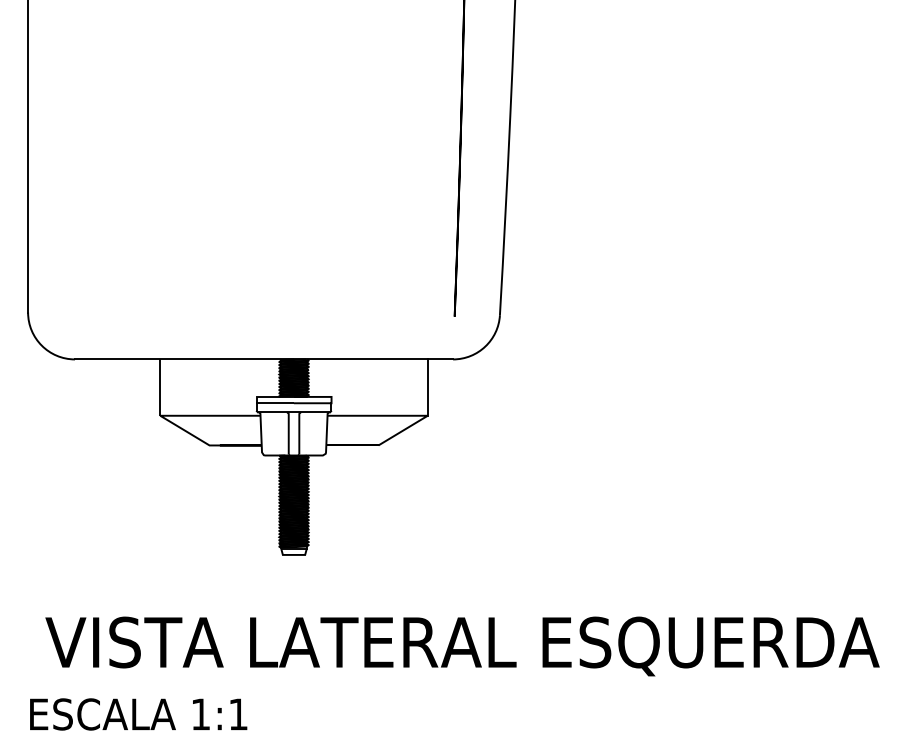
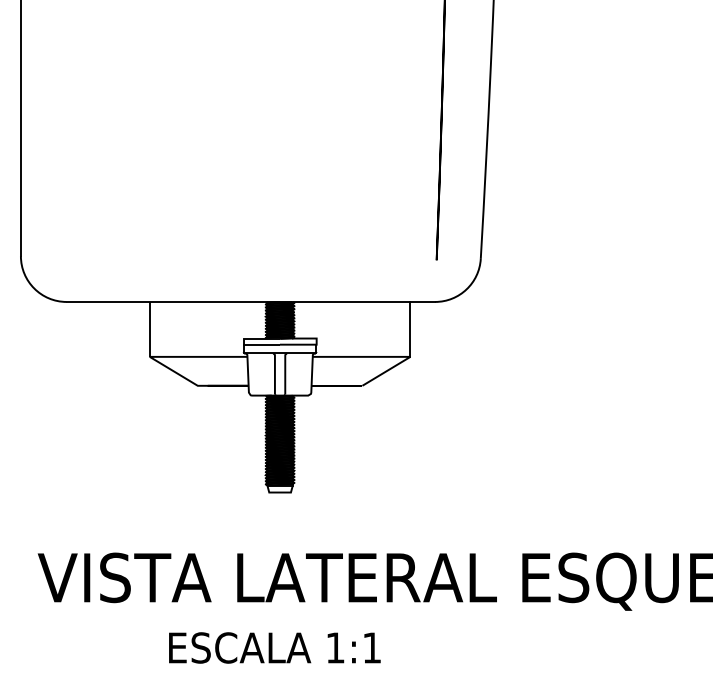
text: (138, 714) -> (274, 648), moved

